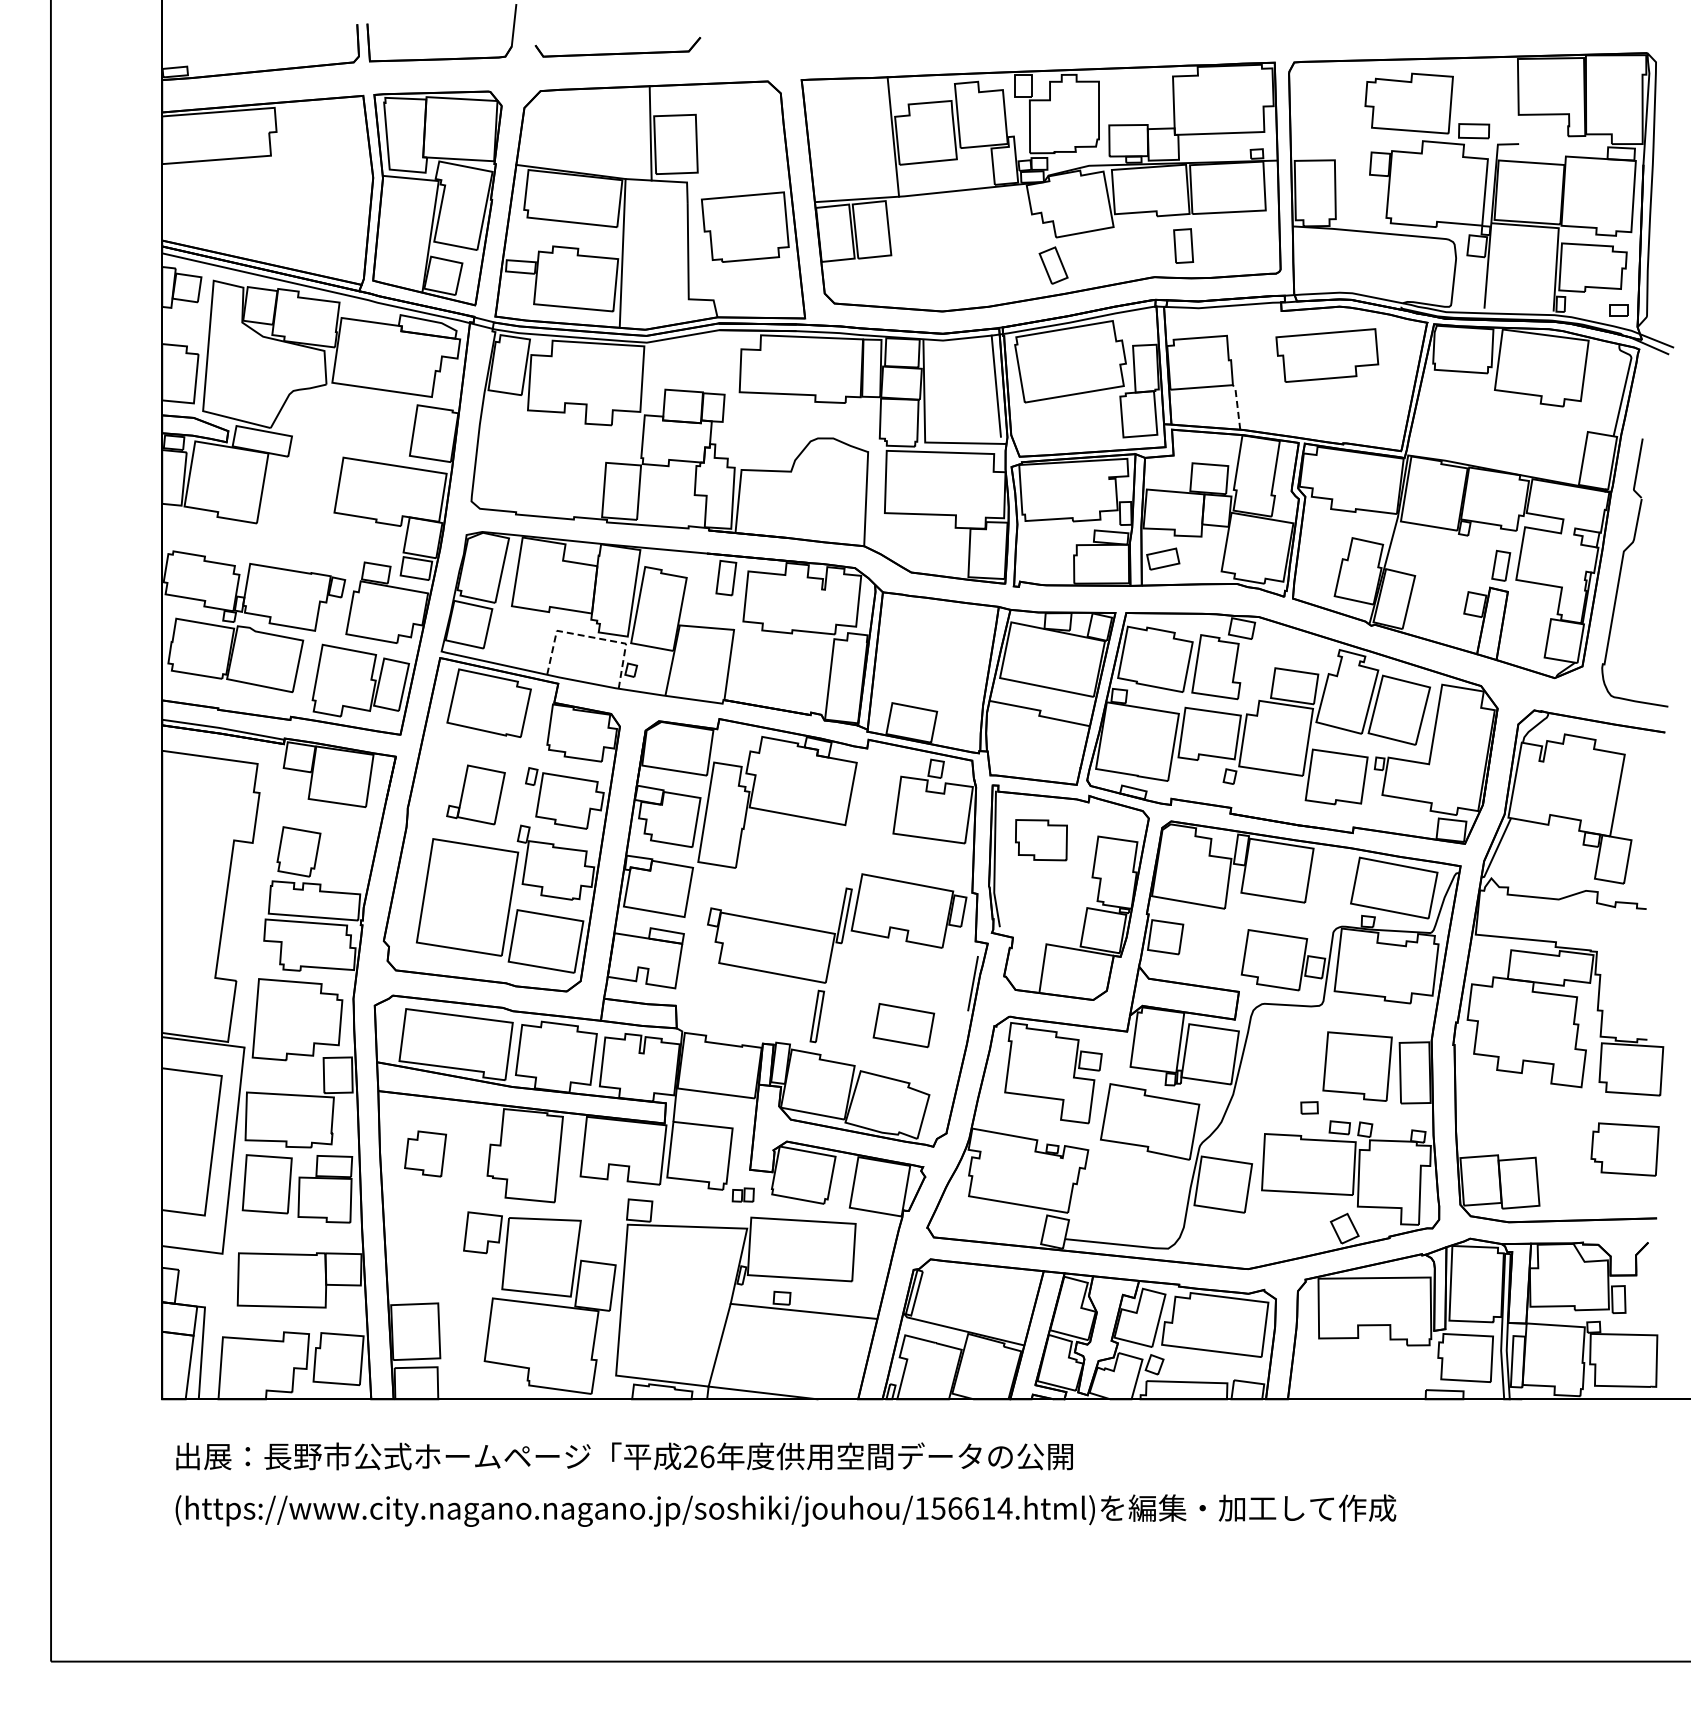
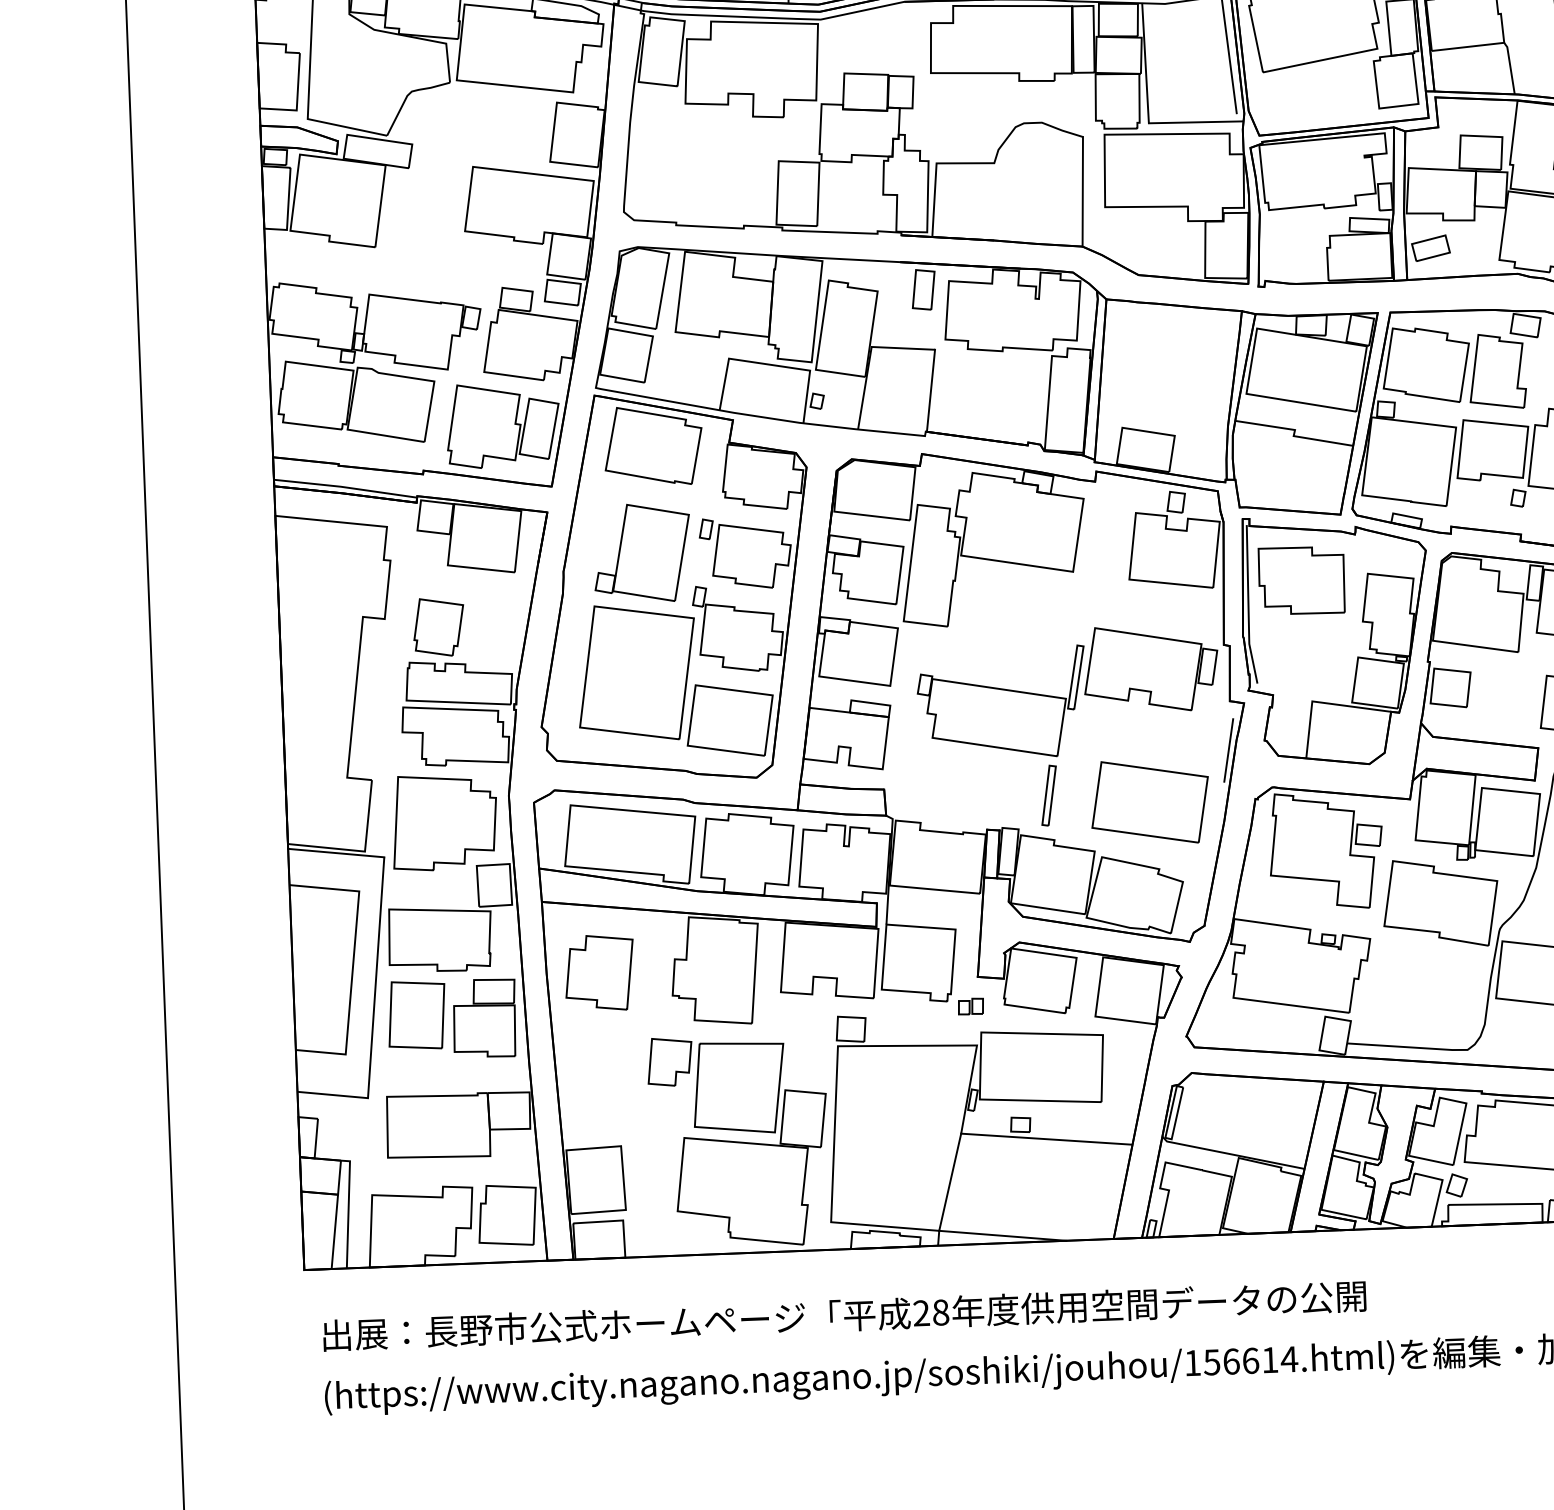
line: (1237, 406) -> (1510, 67), dashed -> solid
line: (591, 637) -> (769, 364), dashed -> solid
part: (475, 794) -> (641, 552), size x1.43
part: (1041, 839) -> (1301, 579), size x1.43
part: (903, 1025) -> (1149, 802), size x1.67
part: (425, 1153) -> (599, 972), size x1.43
text: (707, 1456) -> (941, 1312), 26 -> 28

